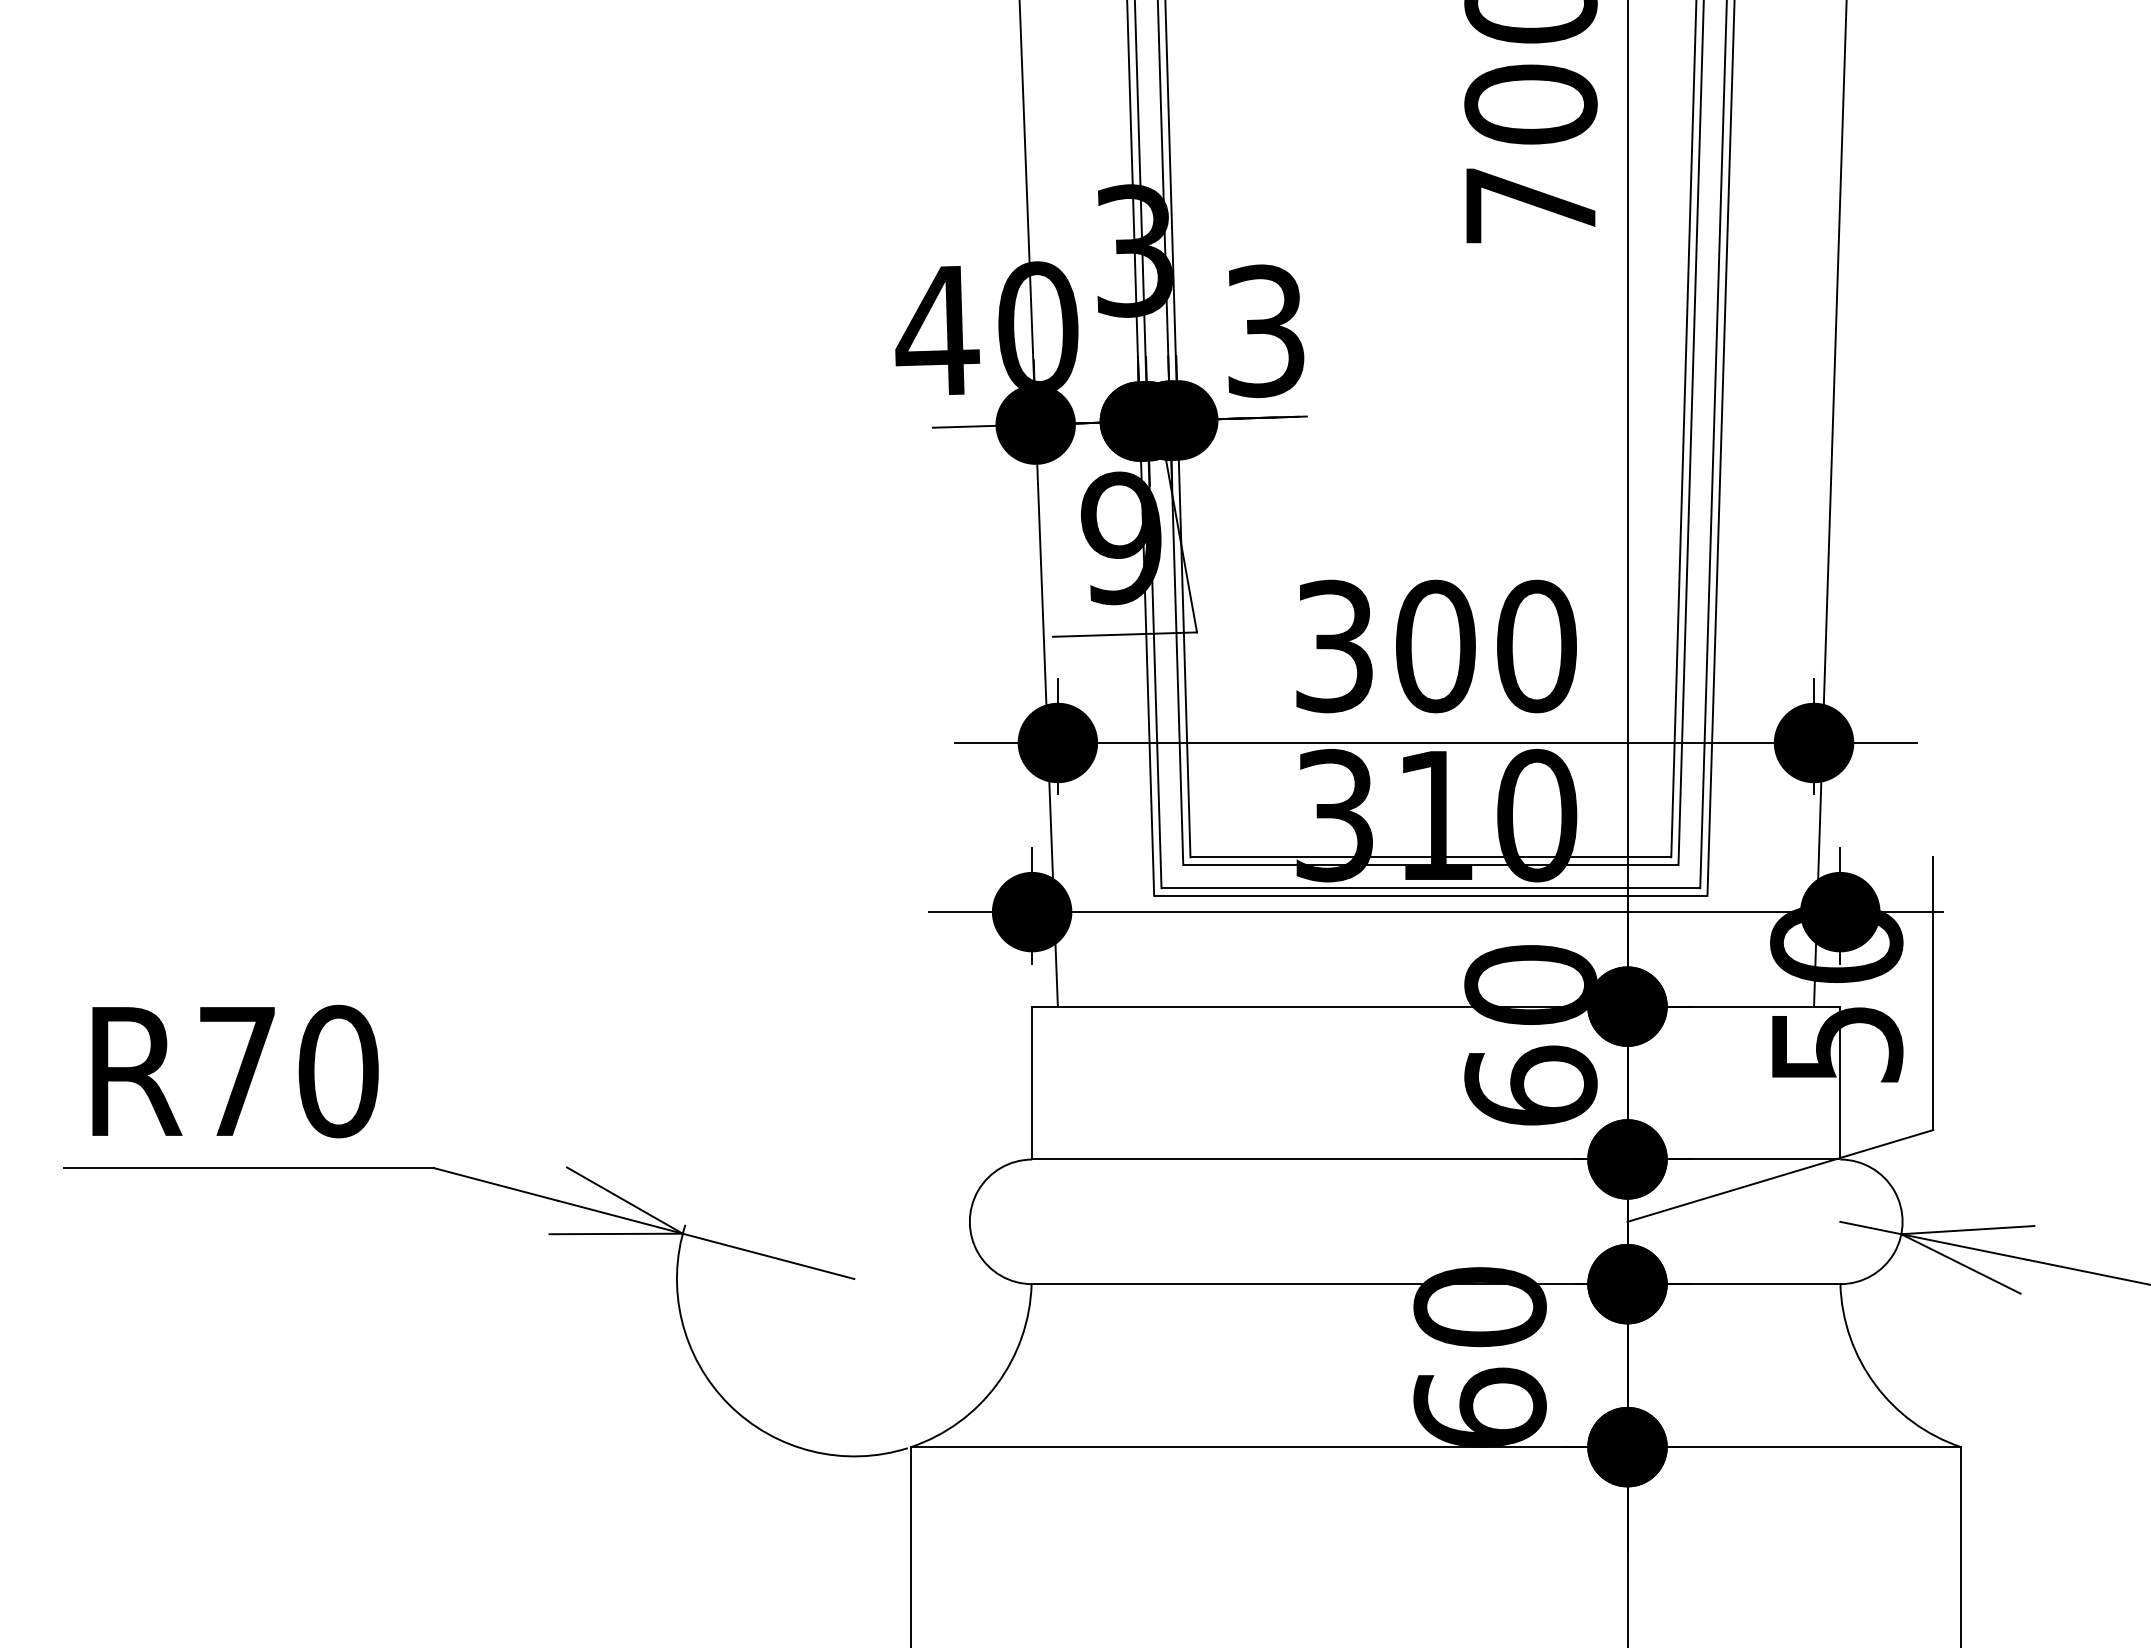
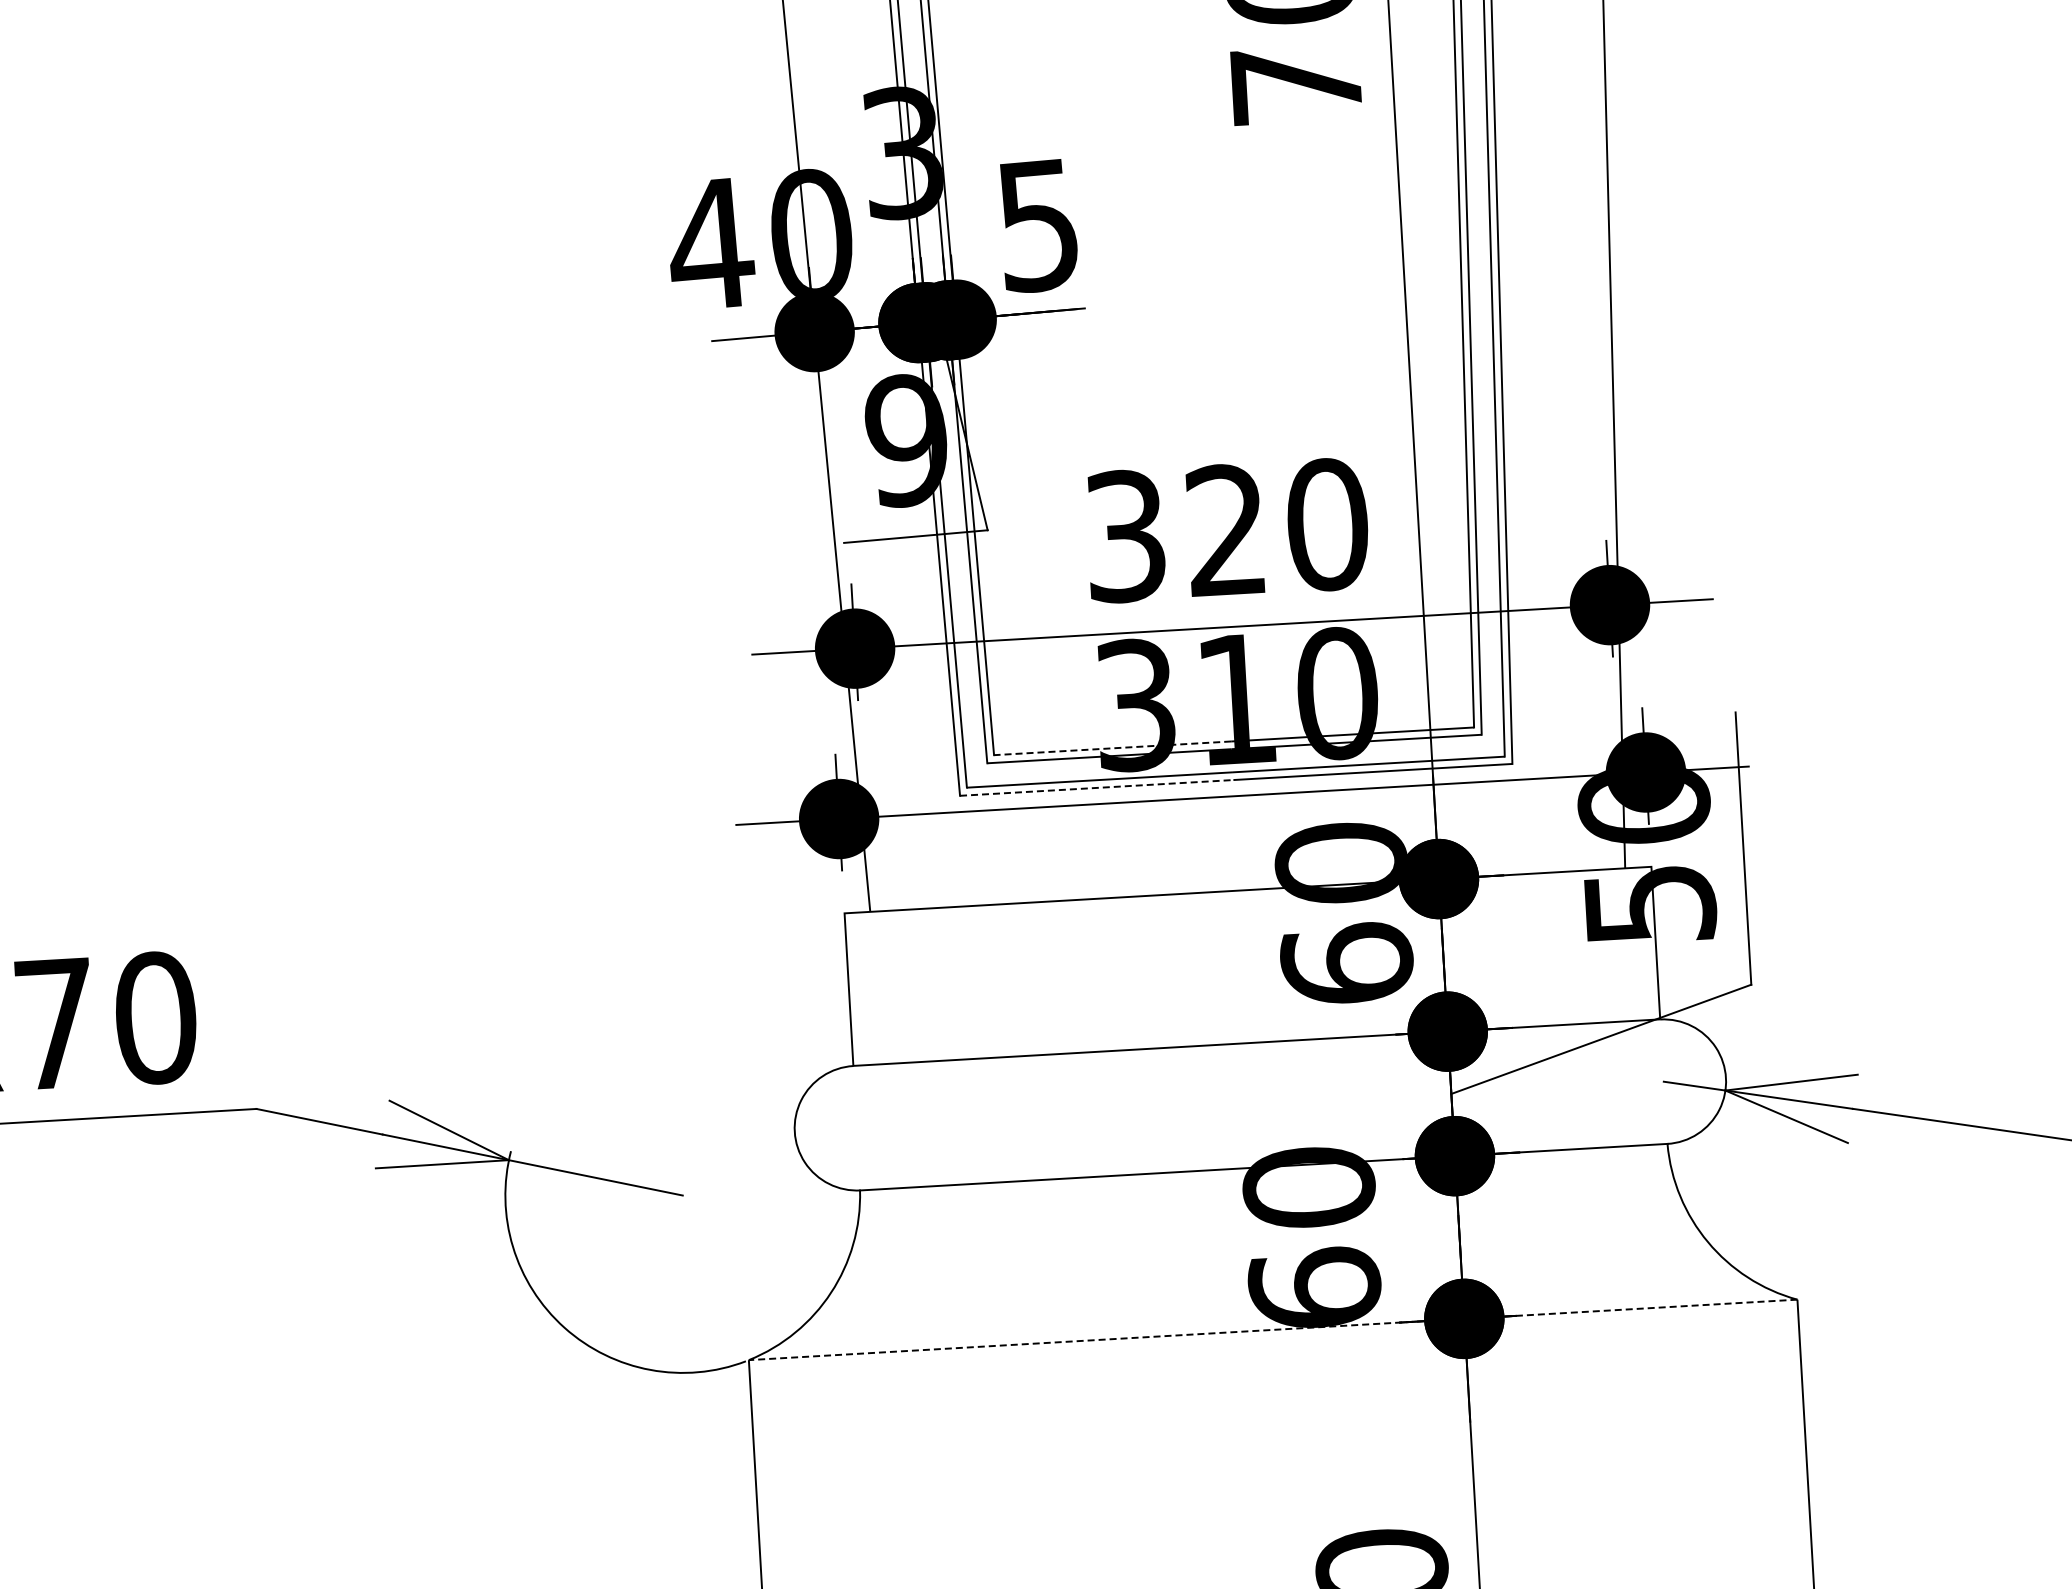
text: (1266, 330) -> (1039, 224), 3 -> 5
text: (1435, 646) -> (1226, 530), 300 -> 320
line: (1309, 857) -> (1112, 748), solid -> dashed
line: (1291, 895) -> (1097, 787), solid -> dashed
line: (1435, 1447) -> (1272, 1330), solid -> dashed

